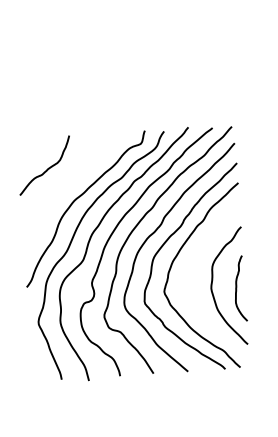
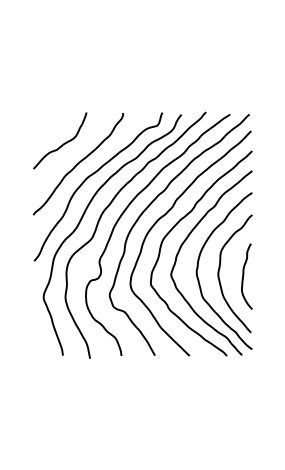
curve: (63, 188) -> (77, 164), added
curve: (191, 283) -> (198, 268), added

